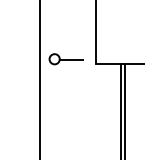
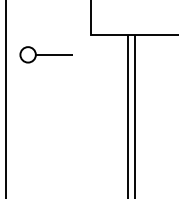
part: (65, 59) -> (44, 55), moved

